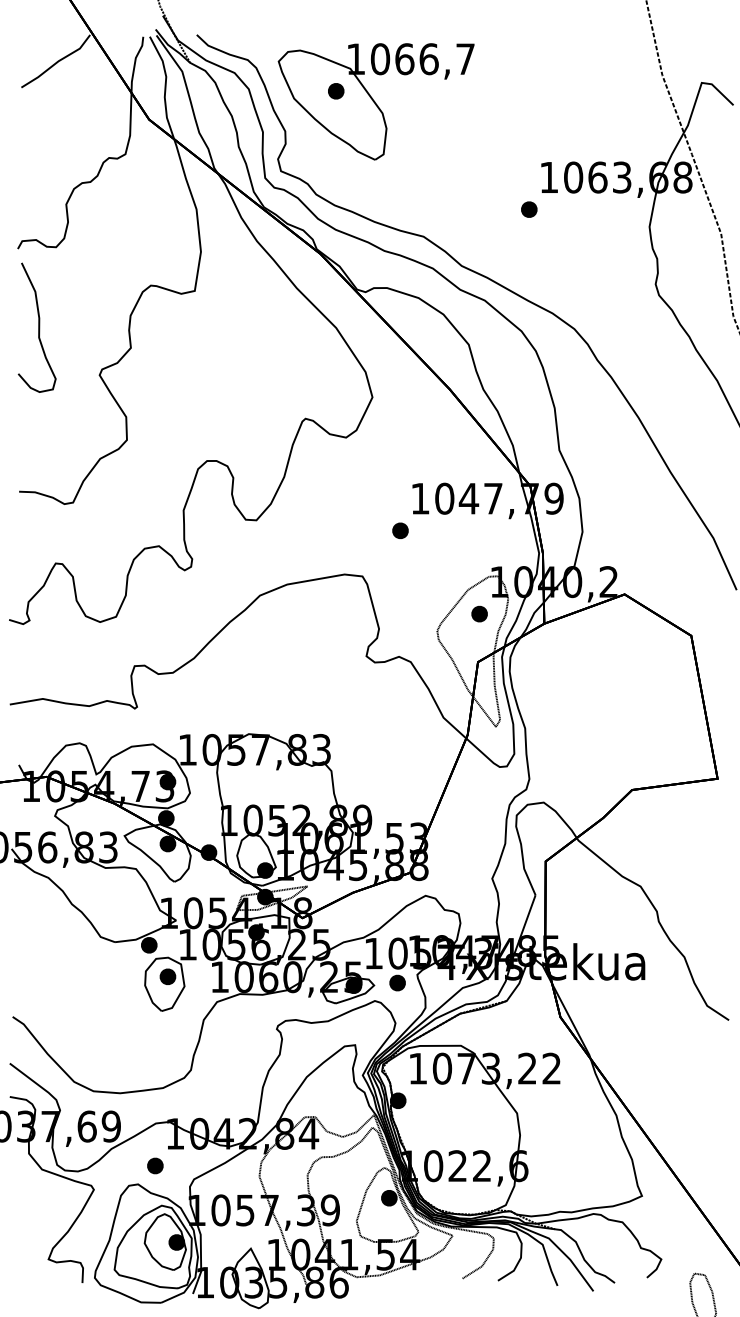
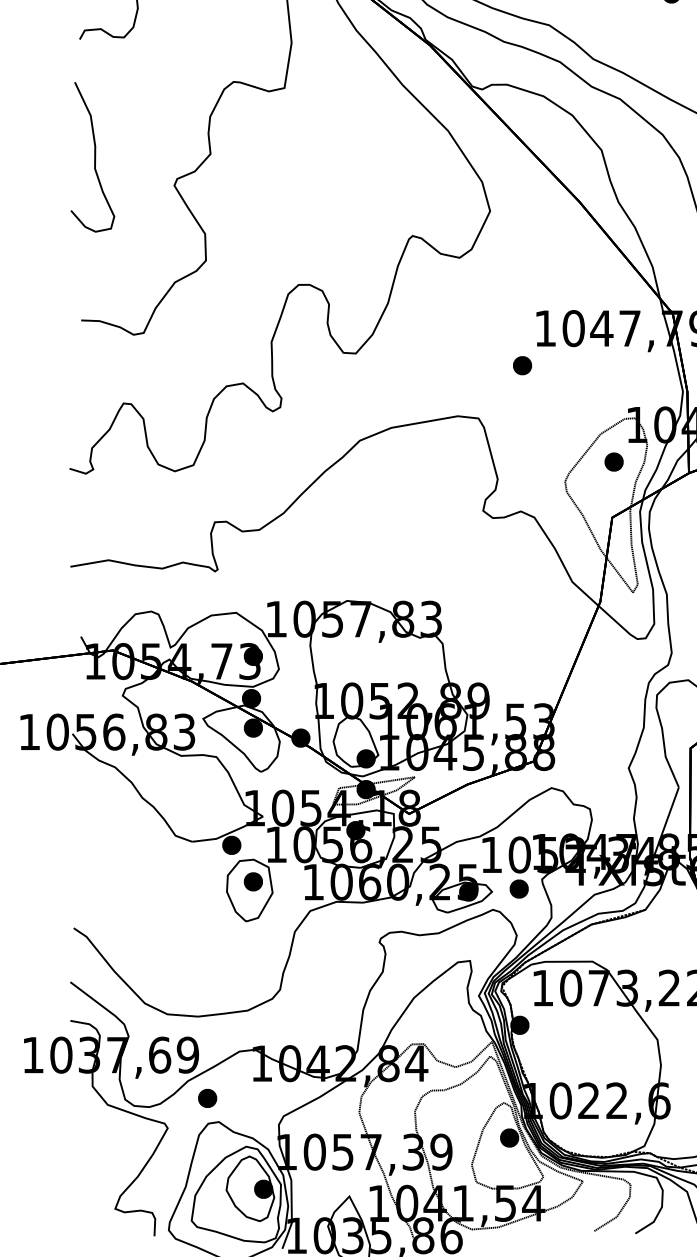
curve: (38, 327) -> (94, 156), moved
part: (155, 1165) -> (207, 1097), moved

